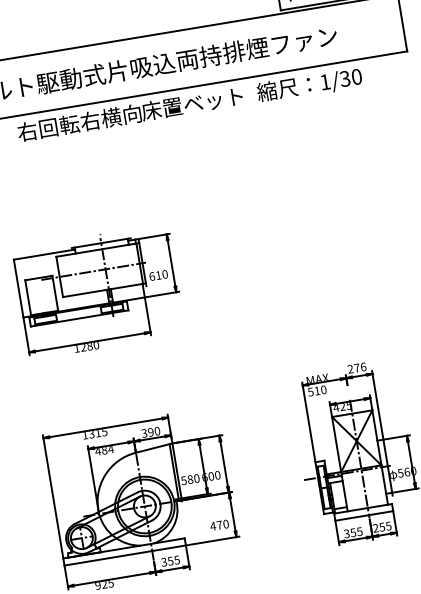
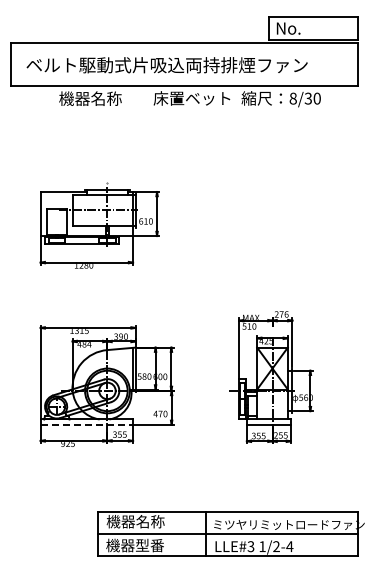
text: (324, 82) -> (292, 98), 1/30 -> 8/30
text: (78, 122) -> (105, 98), 右回転右横向 -> 機器名称
line: (125, 554) -> (87, 424), solid -> dashed

